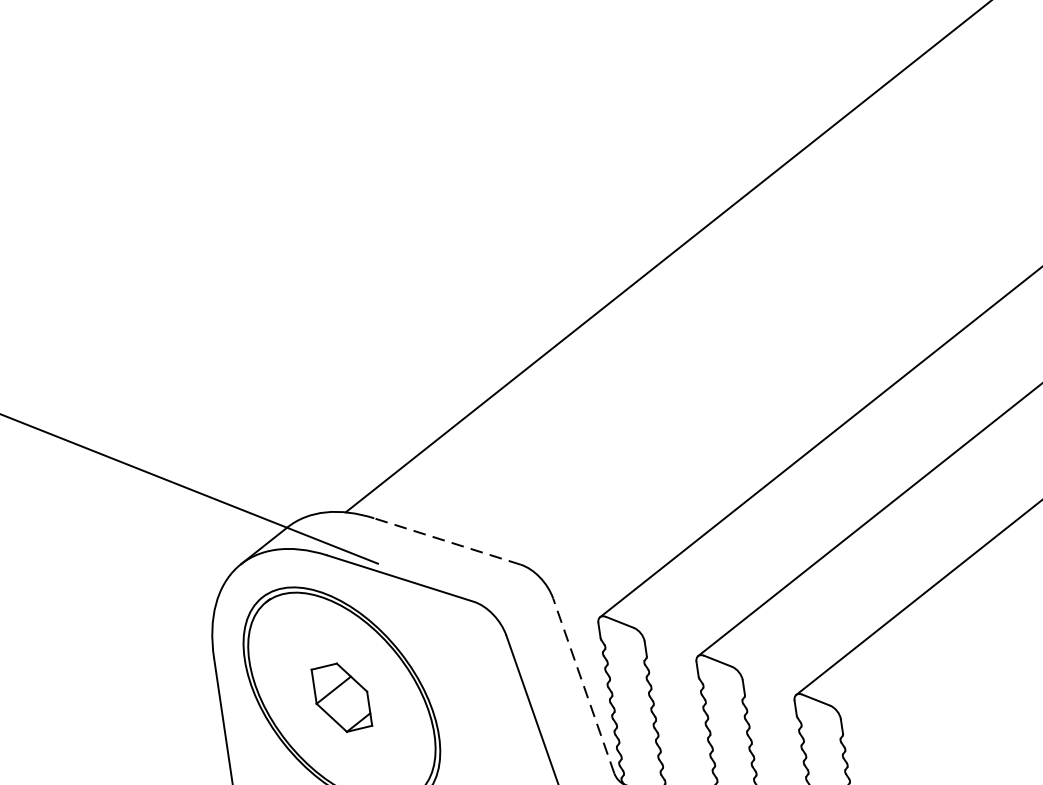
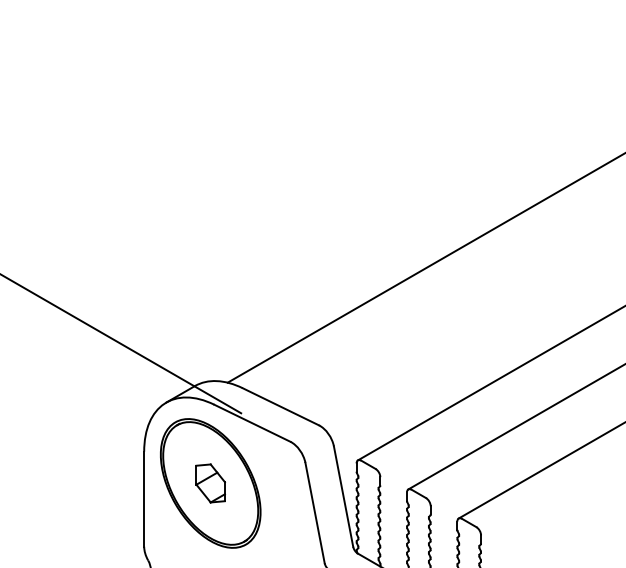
line: (446, 541) -> (280, 406), dashed -> solid
line: (583, 685) -> (343, 496), dashed -> solid

